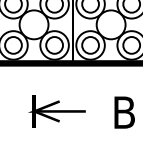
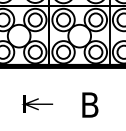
part: (57, 111) -> (37, 104), size x0.7

